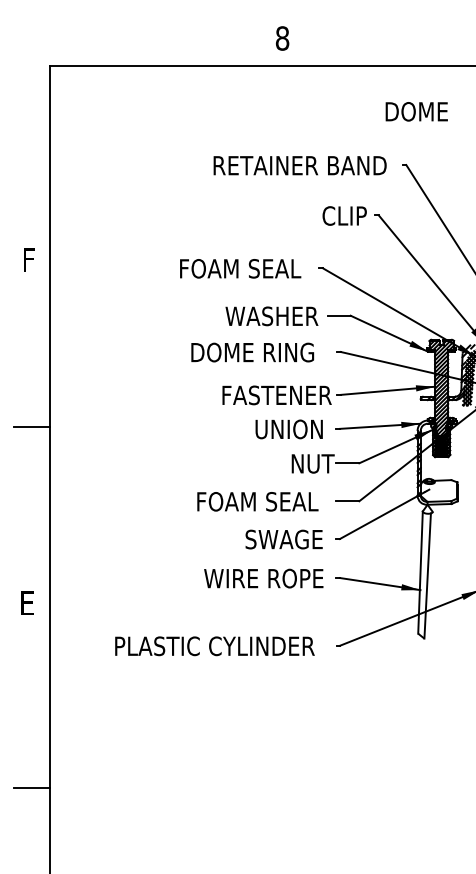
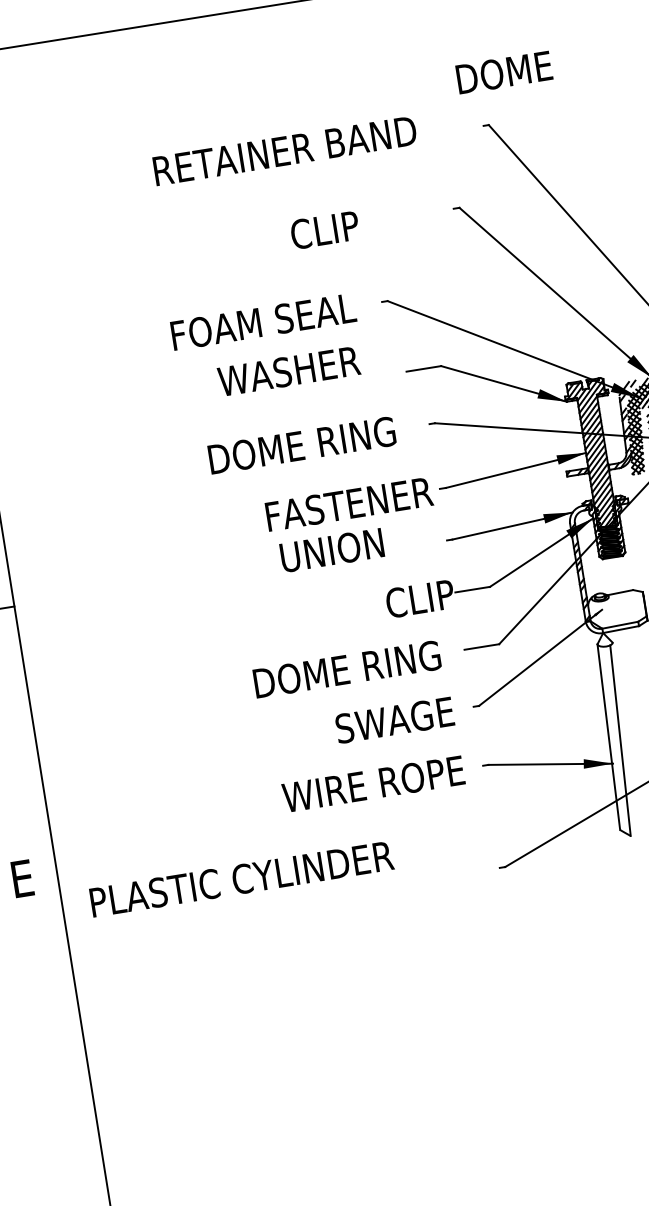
text: (416, 111) -> (503, 72), moved
text: (299, 165) -> (284, 150), moved
text: (344, 215) -> (324, 229), moved
text: (271, 316) -> (288, 371), moved
text: (288, 429) -> (331, 550), moved
text: (313, 463) -> (420, 598), NUT -> CLIP
text: (259, 501) -> (348, 668), FOAM SEAL -> DOME RING
text: (214, 646) -> (241, 879), moved
line: (32, 788) -> (74, 1157), removed

